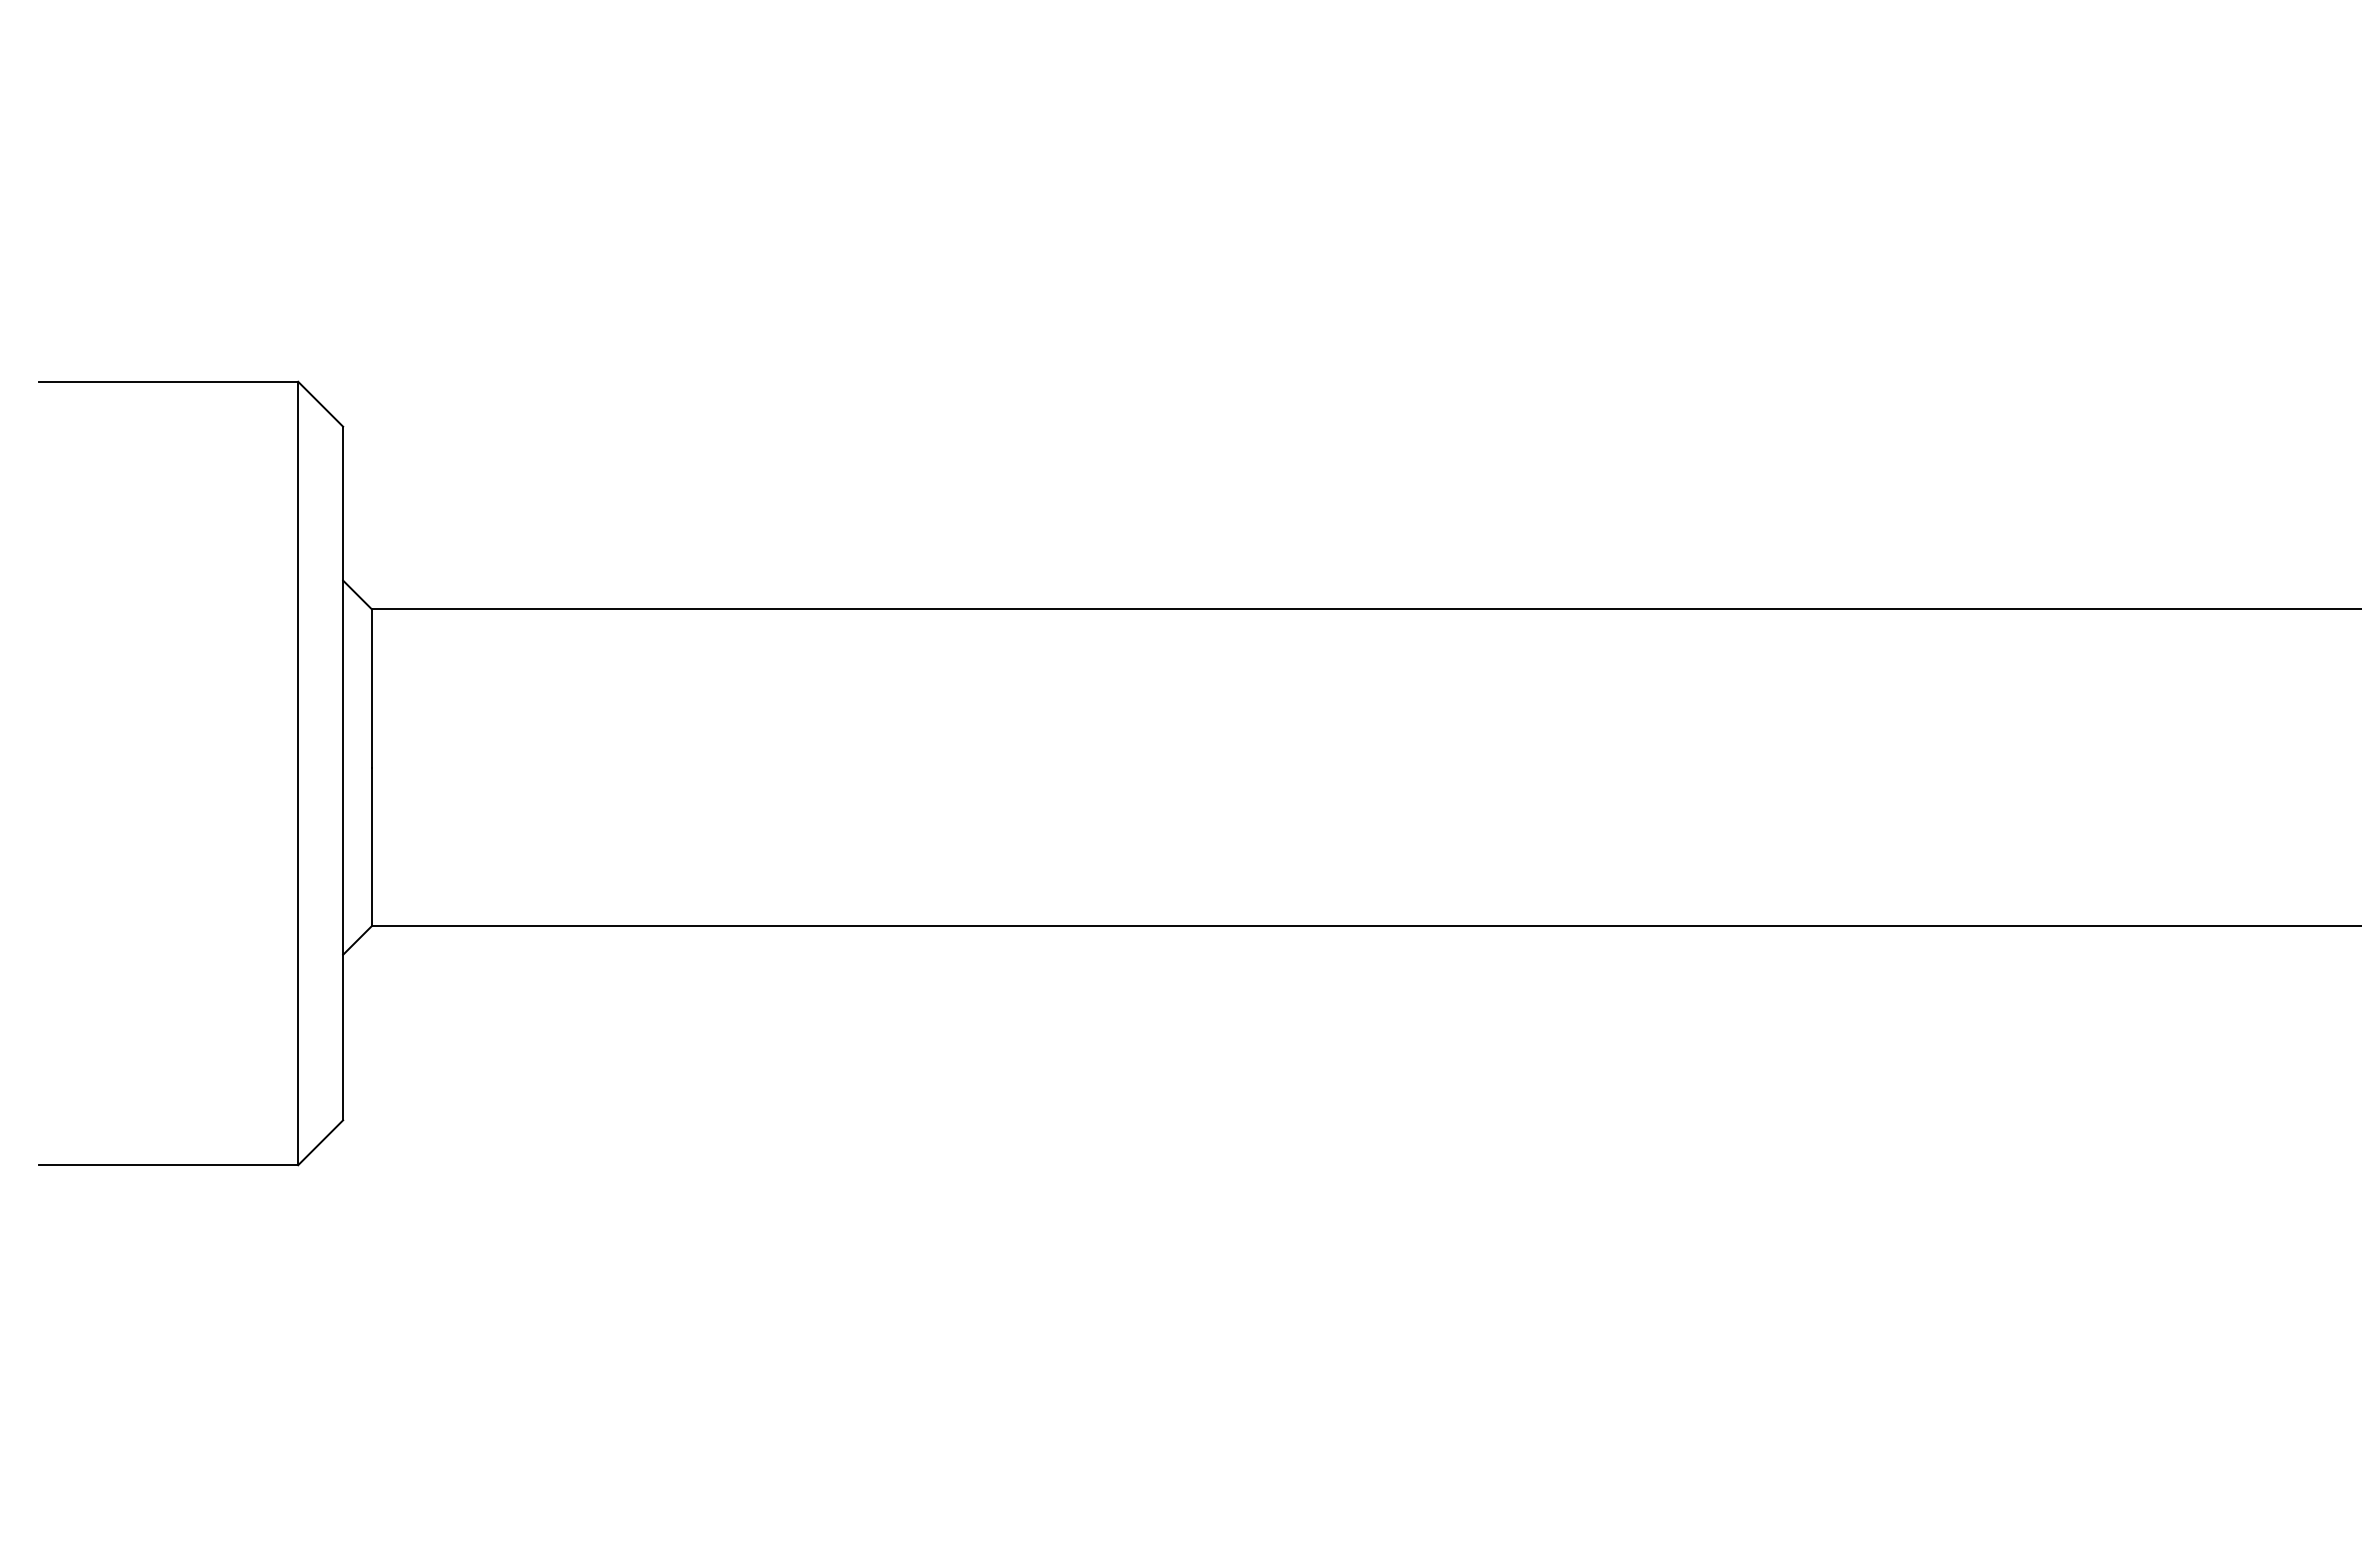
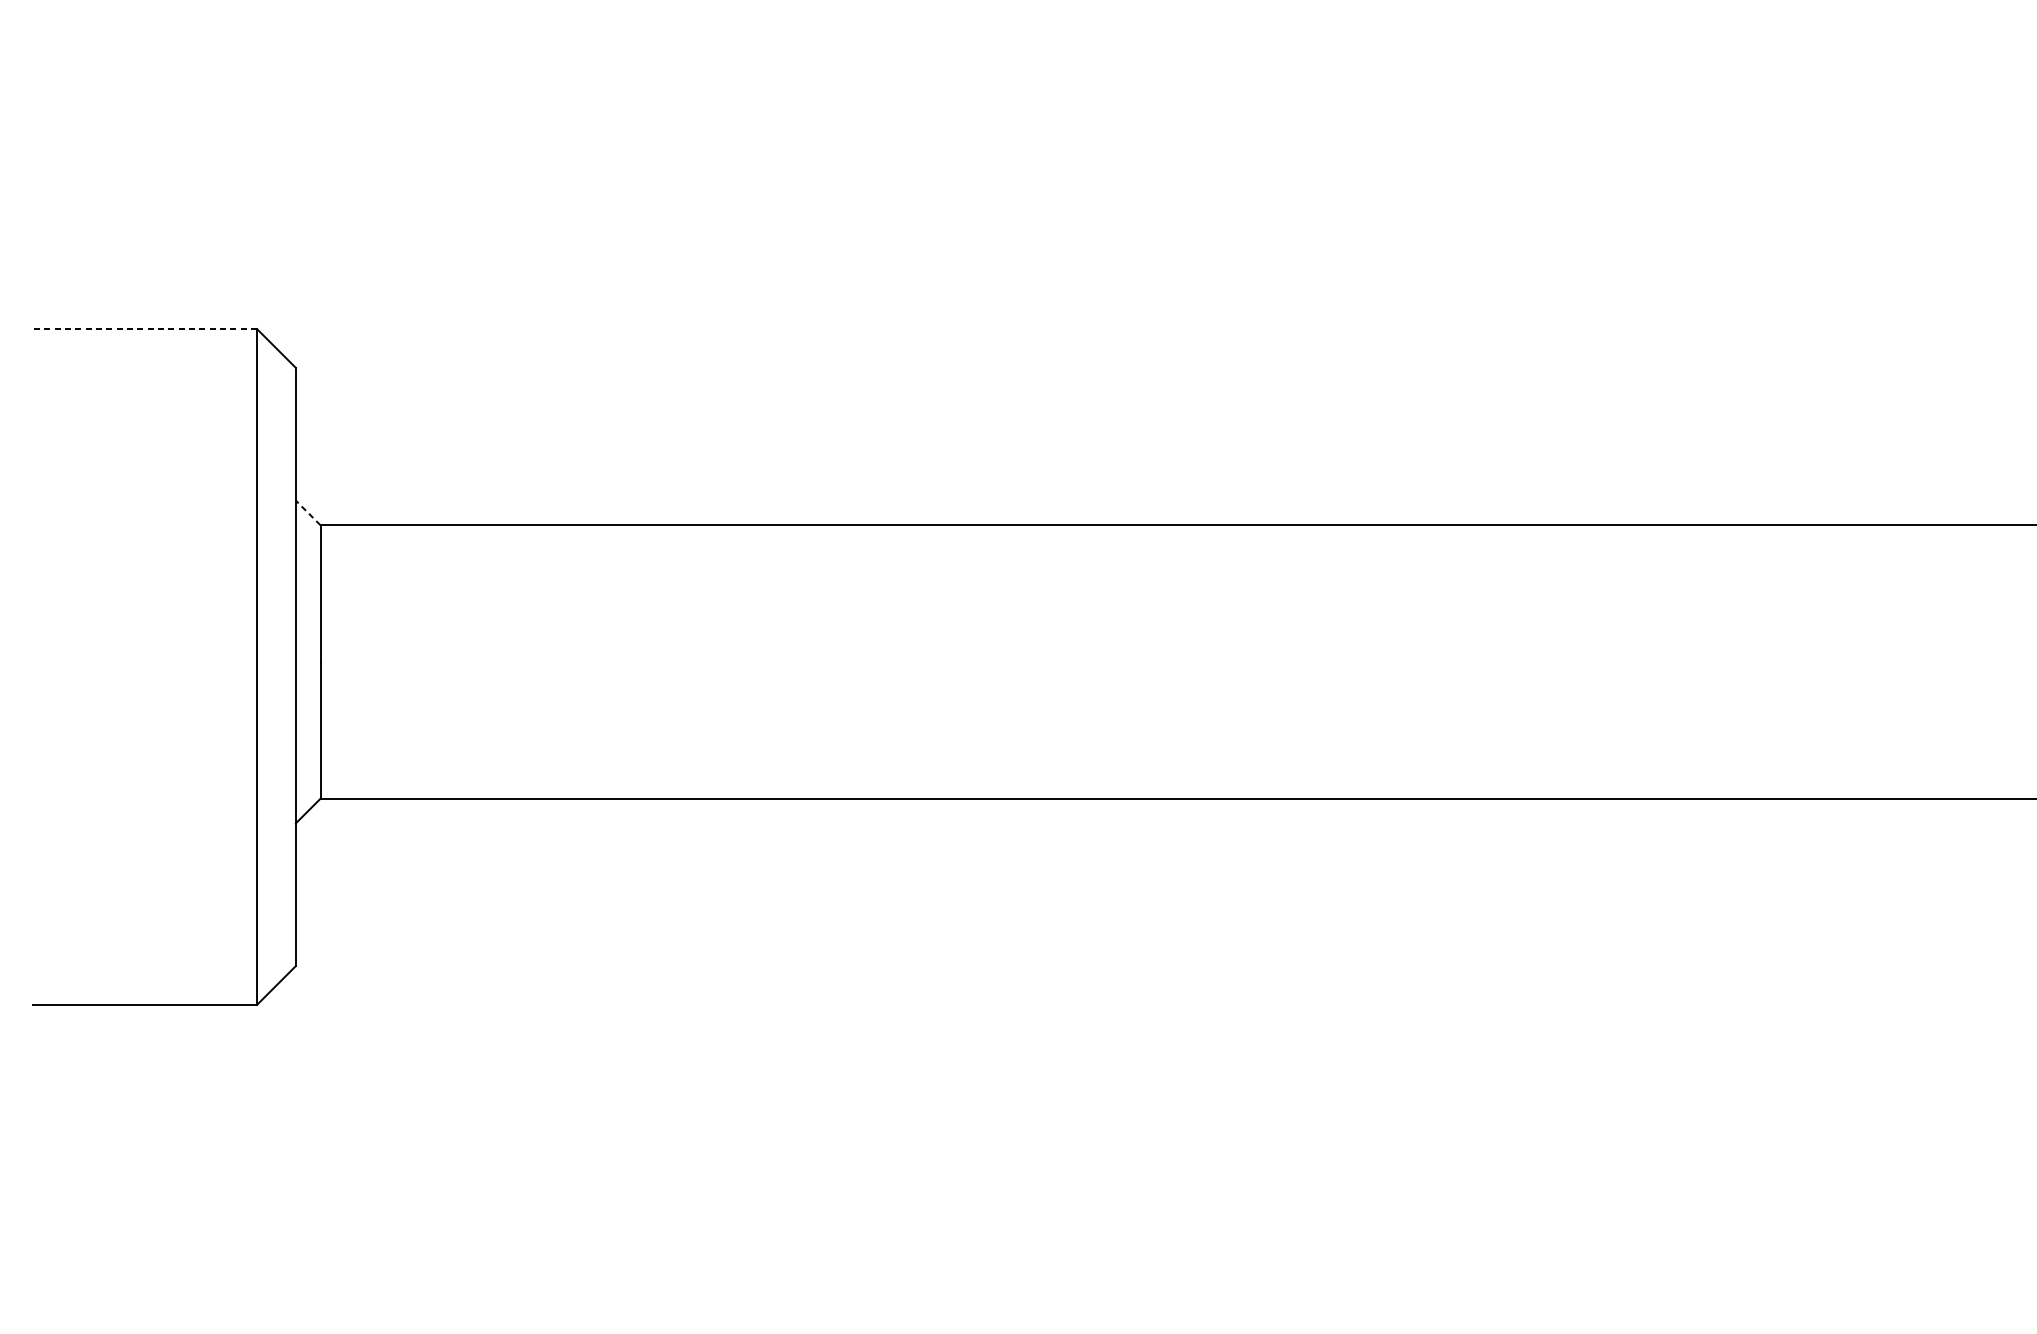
line: (168, 381) -> (145, 328), solid -> dashed
line: (357, 594) -> (308, 512), solid -> dashed

